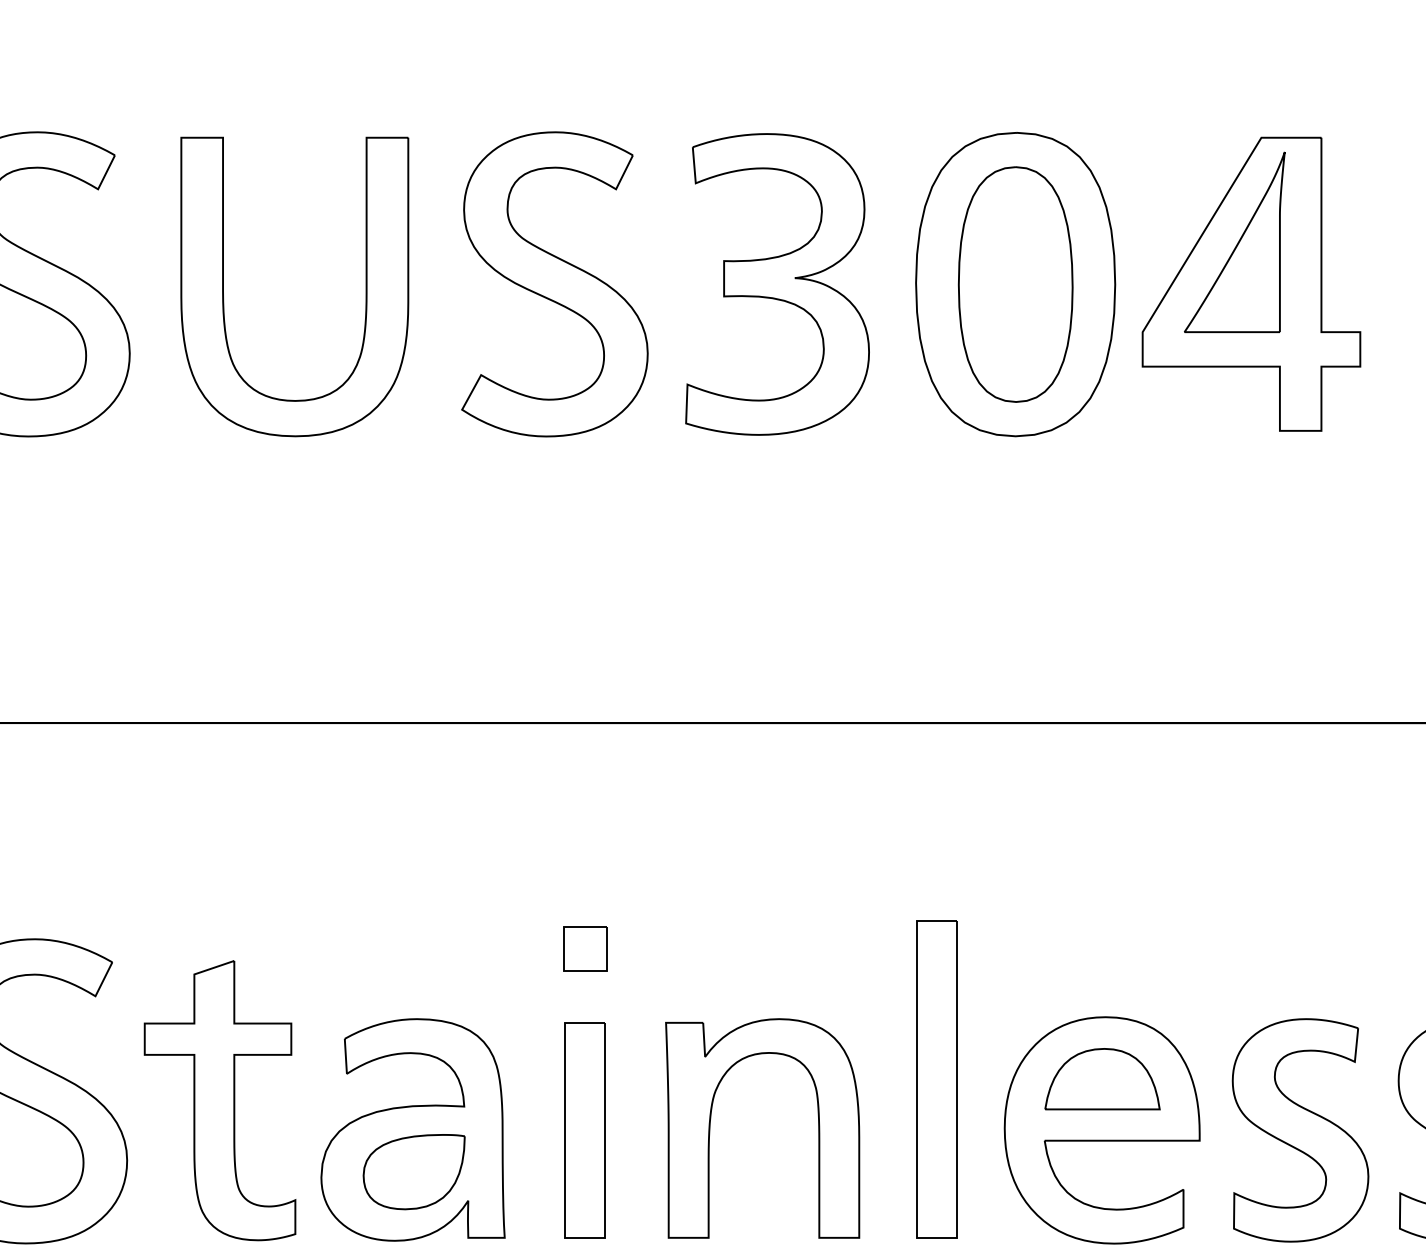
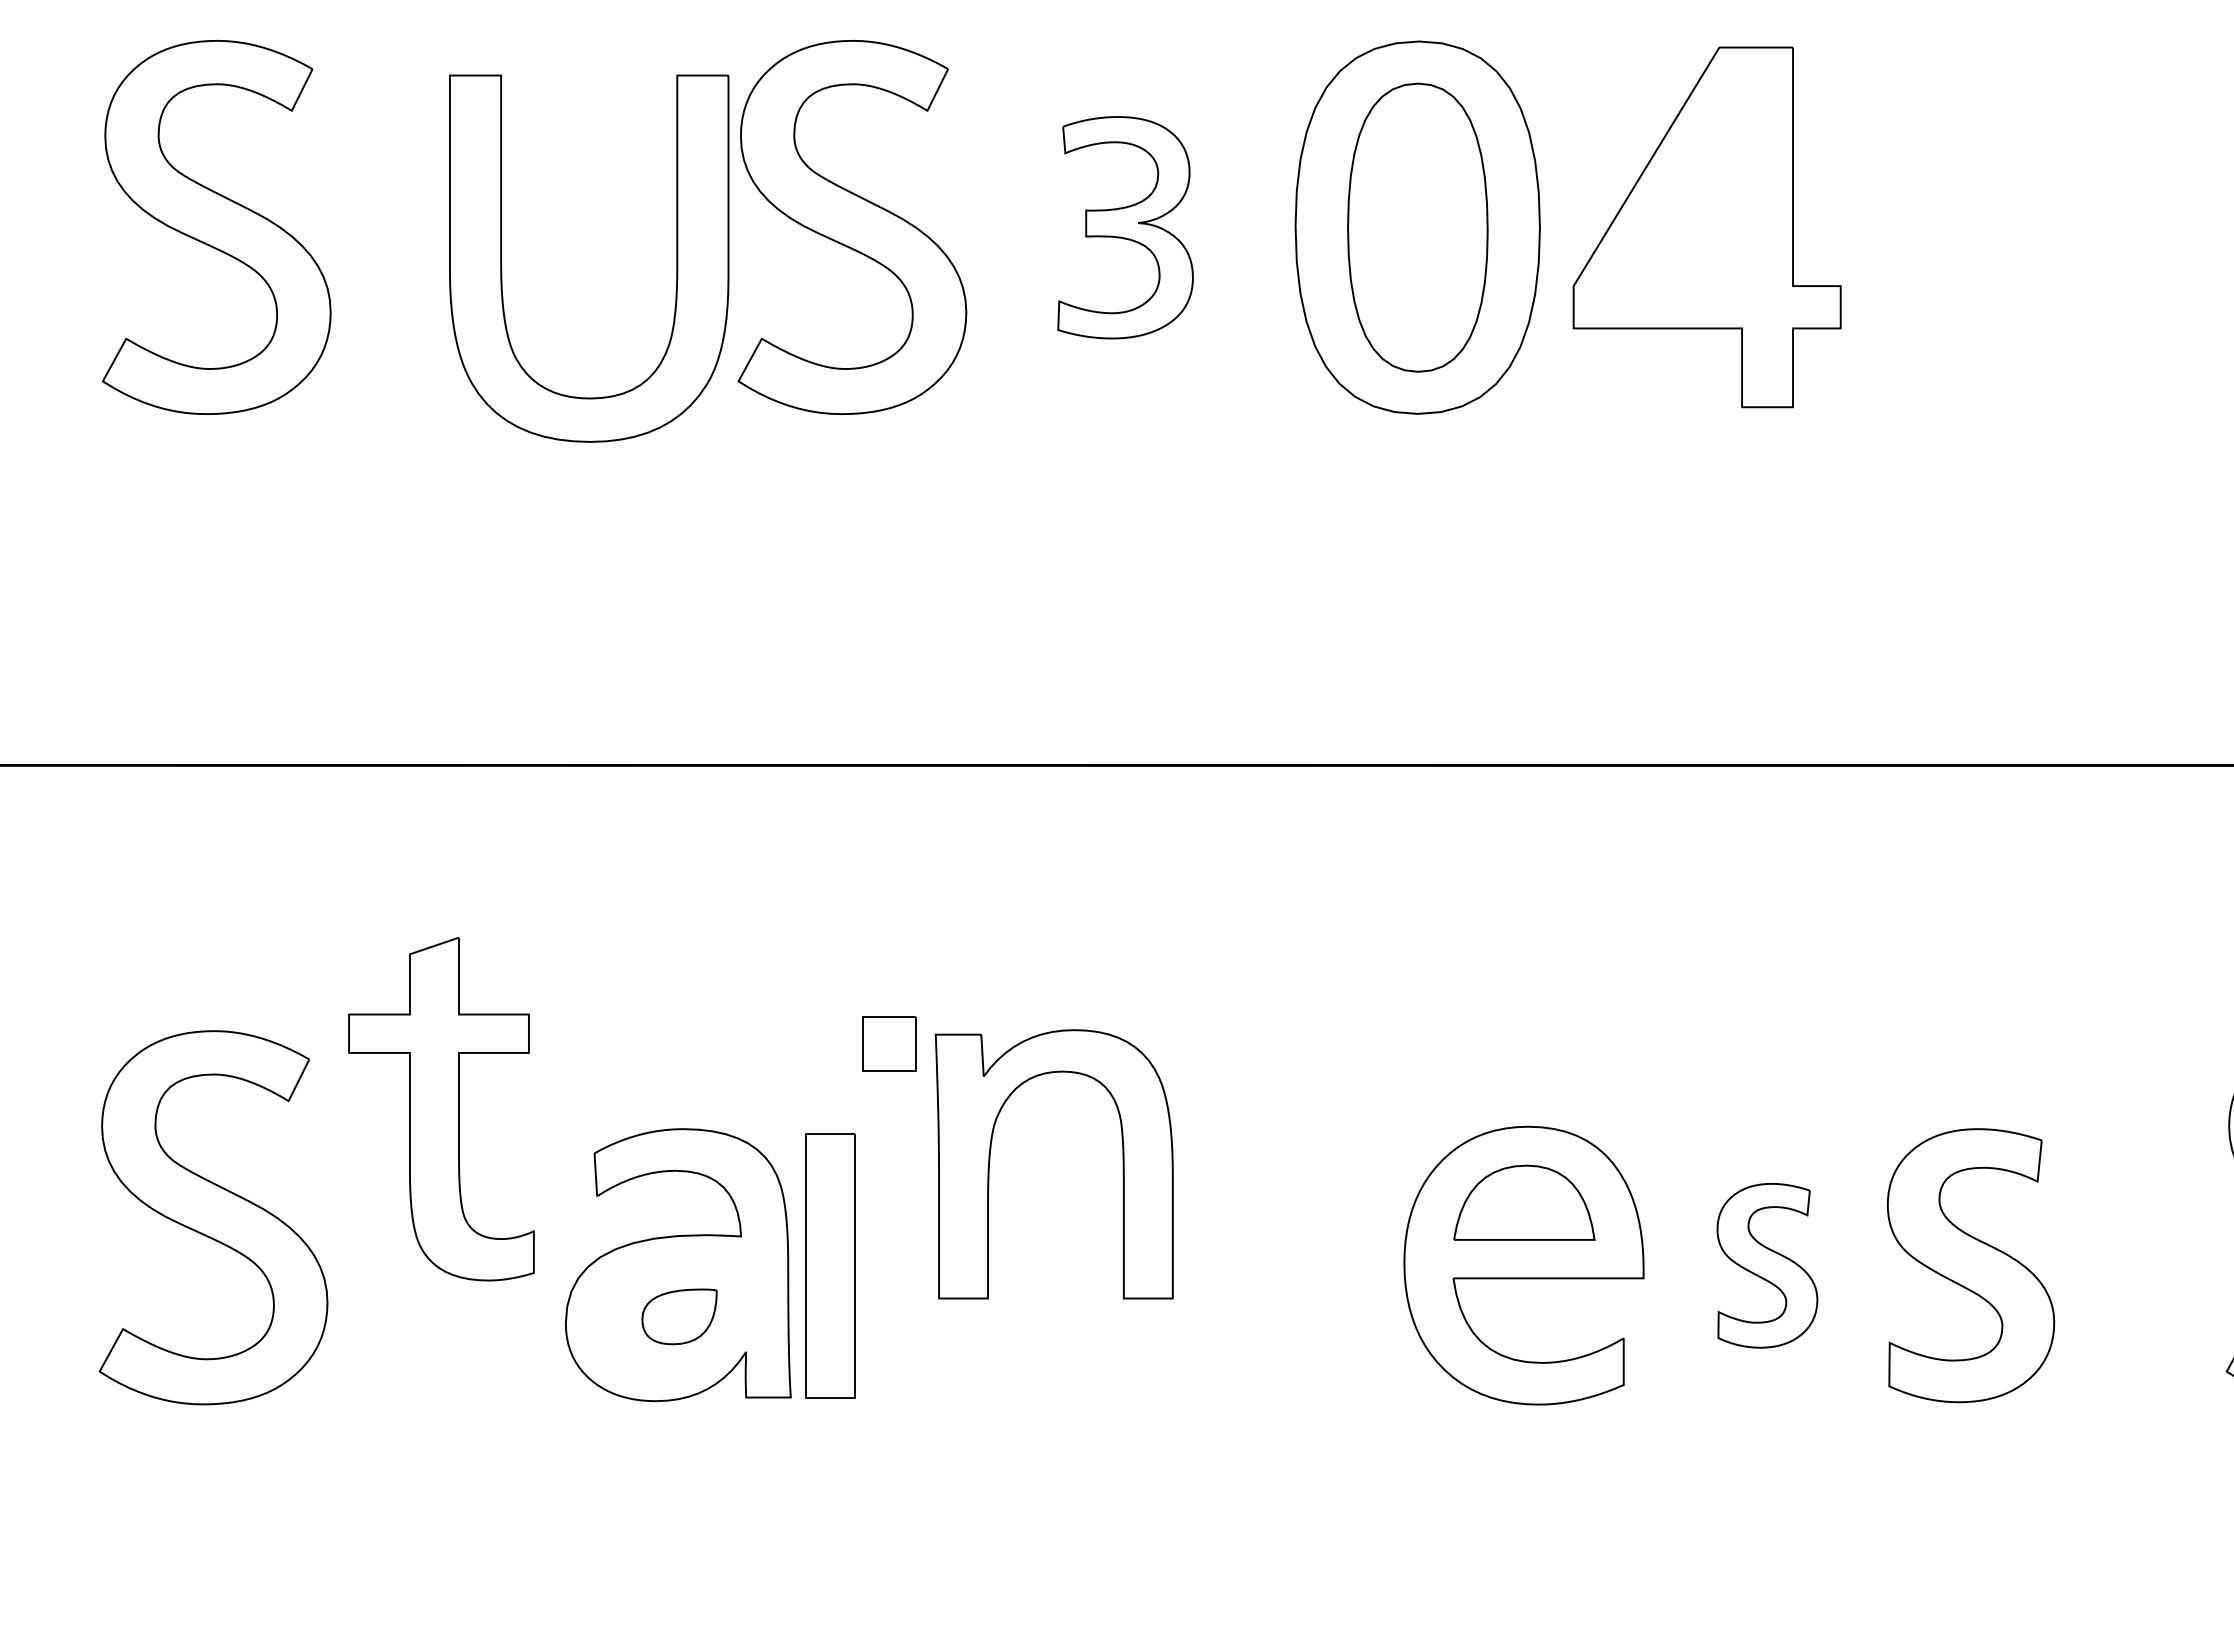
part: (1234, 242) -> (1686, 175), removed
part: (777, 284) -> (1125, 227), size x0.6
part: (365, 286) -> (676, 258), moved
part: (937, 1079) -> (1321, 1203), removed
part: (220, 1100) -> (441, 1109), moved
part: (710, 1127) -> (990, 1162), moved
part: (585, 1130) -> (830, 1265), moved
part: (1300, 1130) -> (1767, 1265), size x0.6
part: (414, 1171) -> (679, 1316), size x0.6

